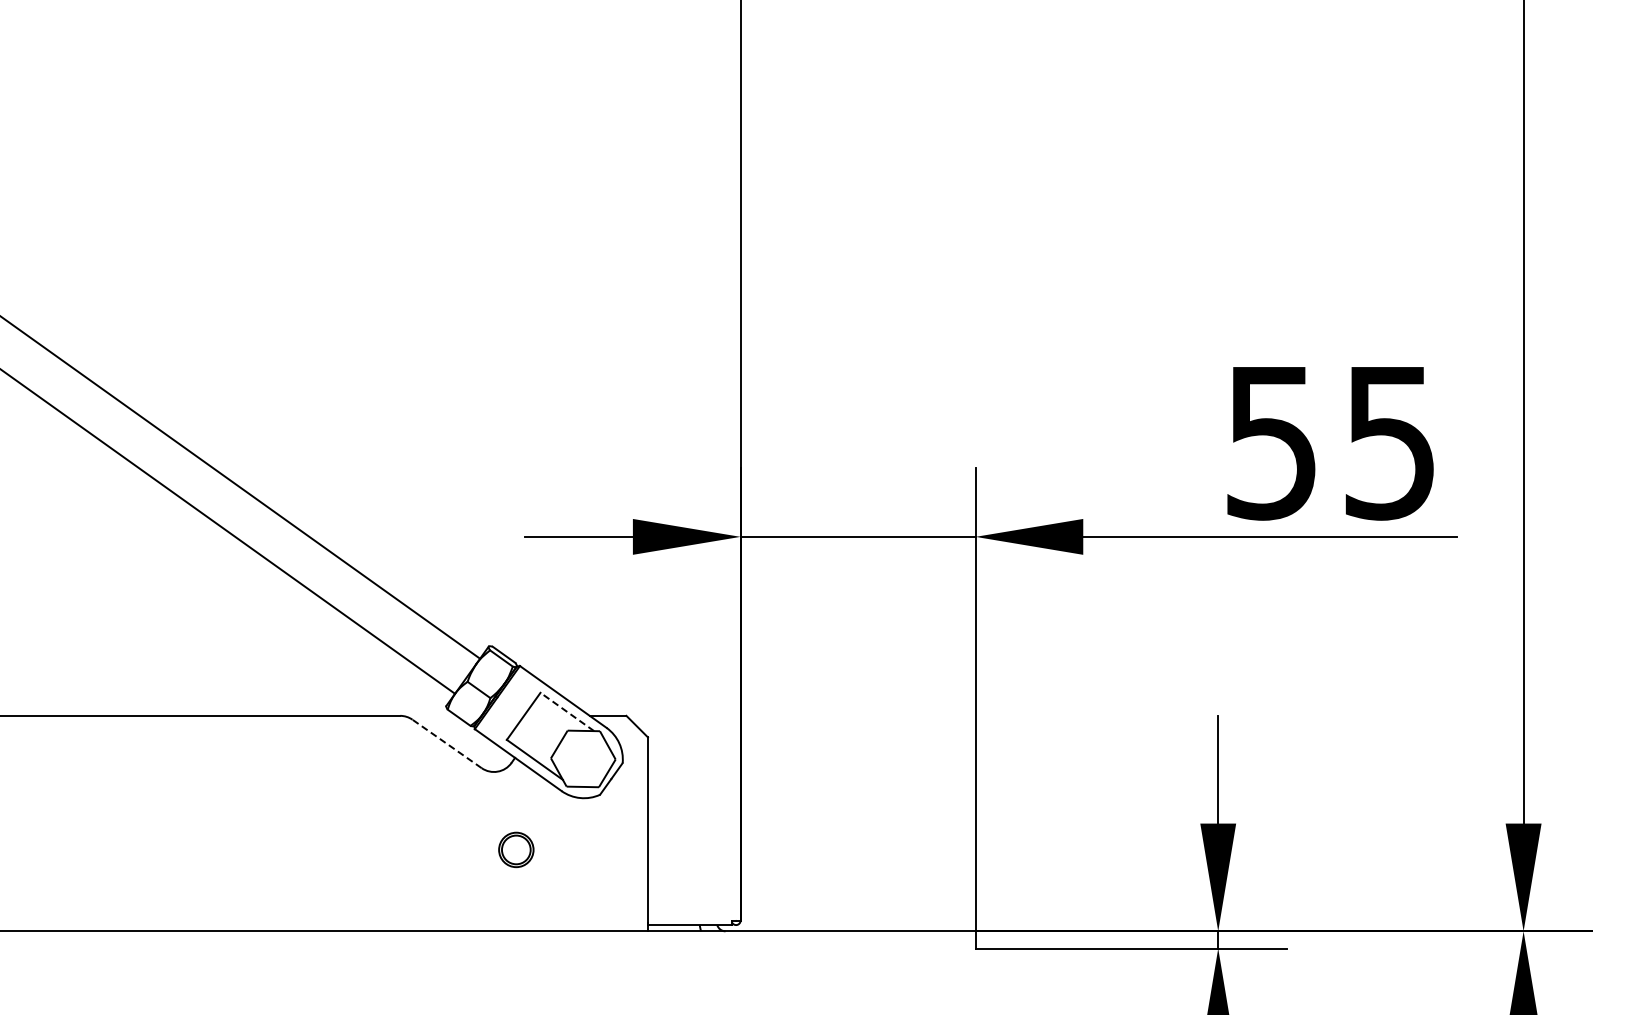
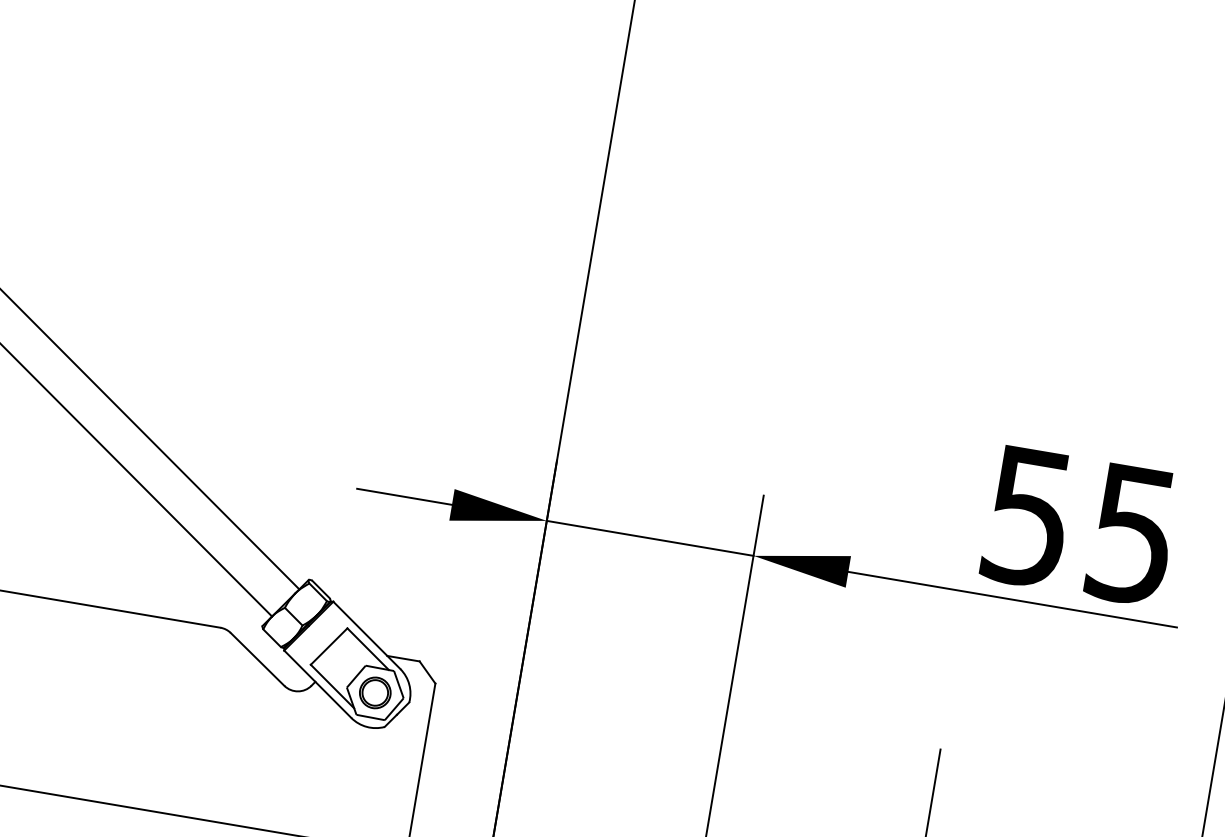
line: (567, 711) -> (368, 648), dashed -> solid
line: (446, 743) -> (257, 658), dashed -> solid
part: (516, 849) -> (375, 692), moved

